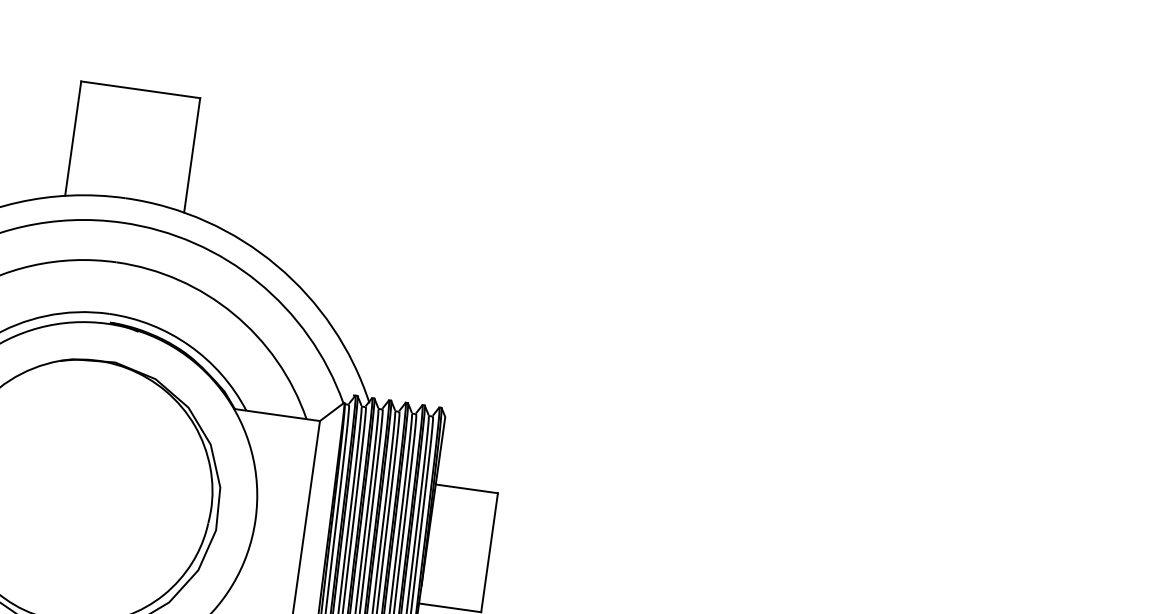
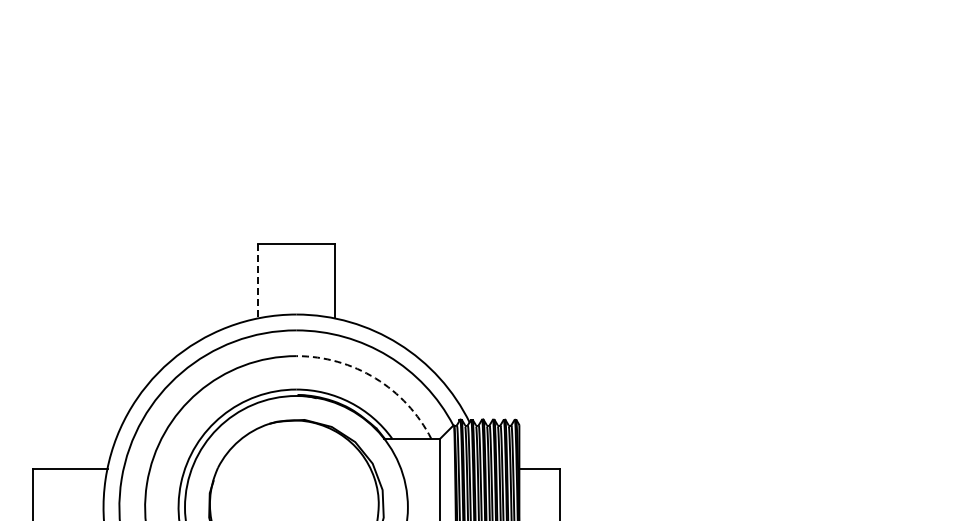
line: (72, 138) -> (257, 281), solid -> dashed
arc: (233, 313) -> (375, 378), solid -> dashed

